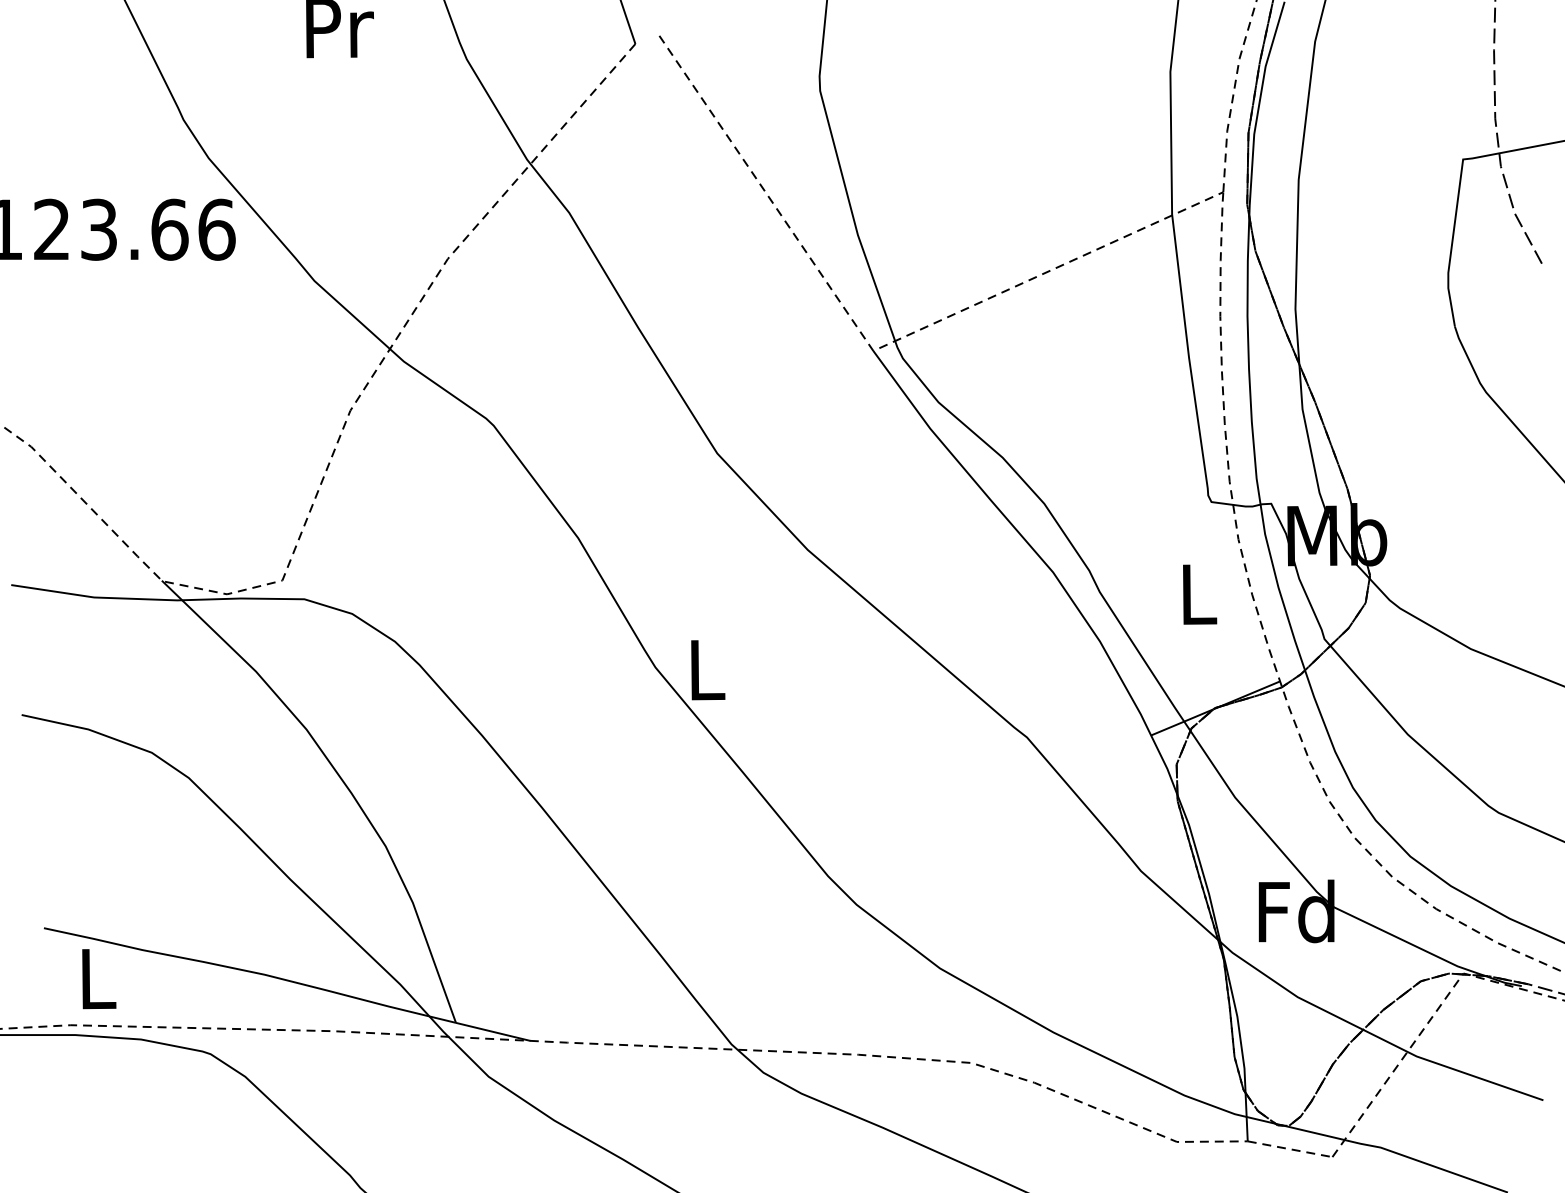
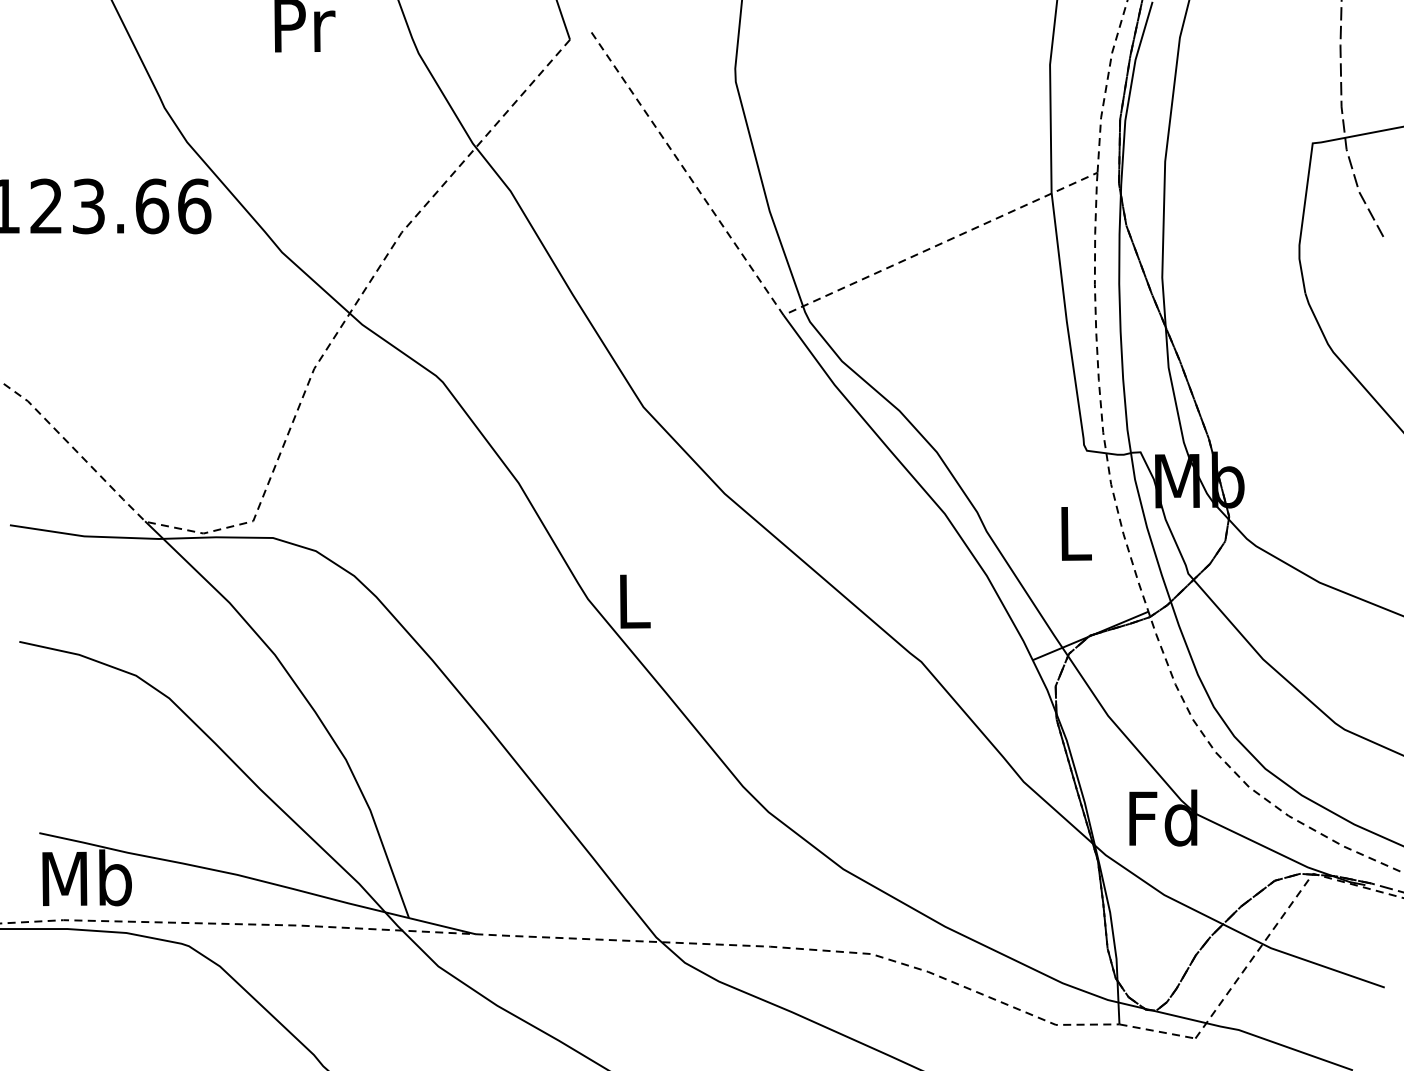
text: (97, 977) -> (87, 877), L -> Mb

